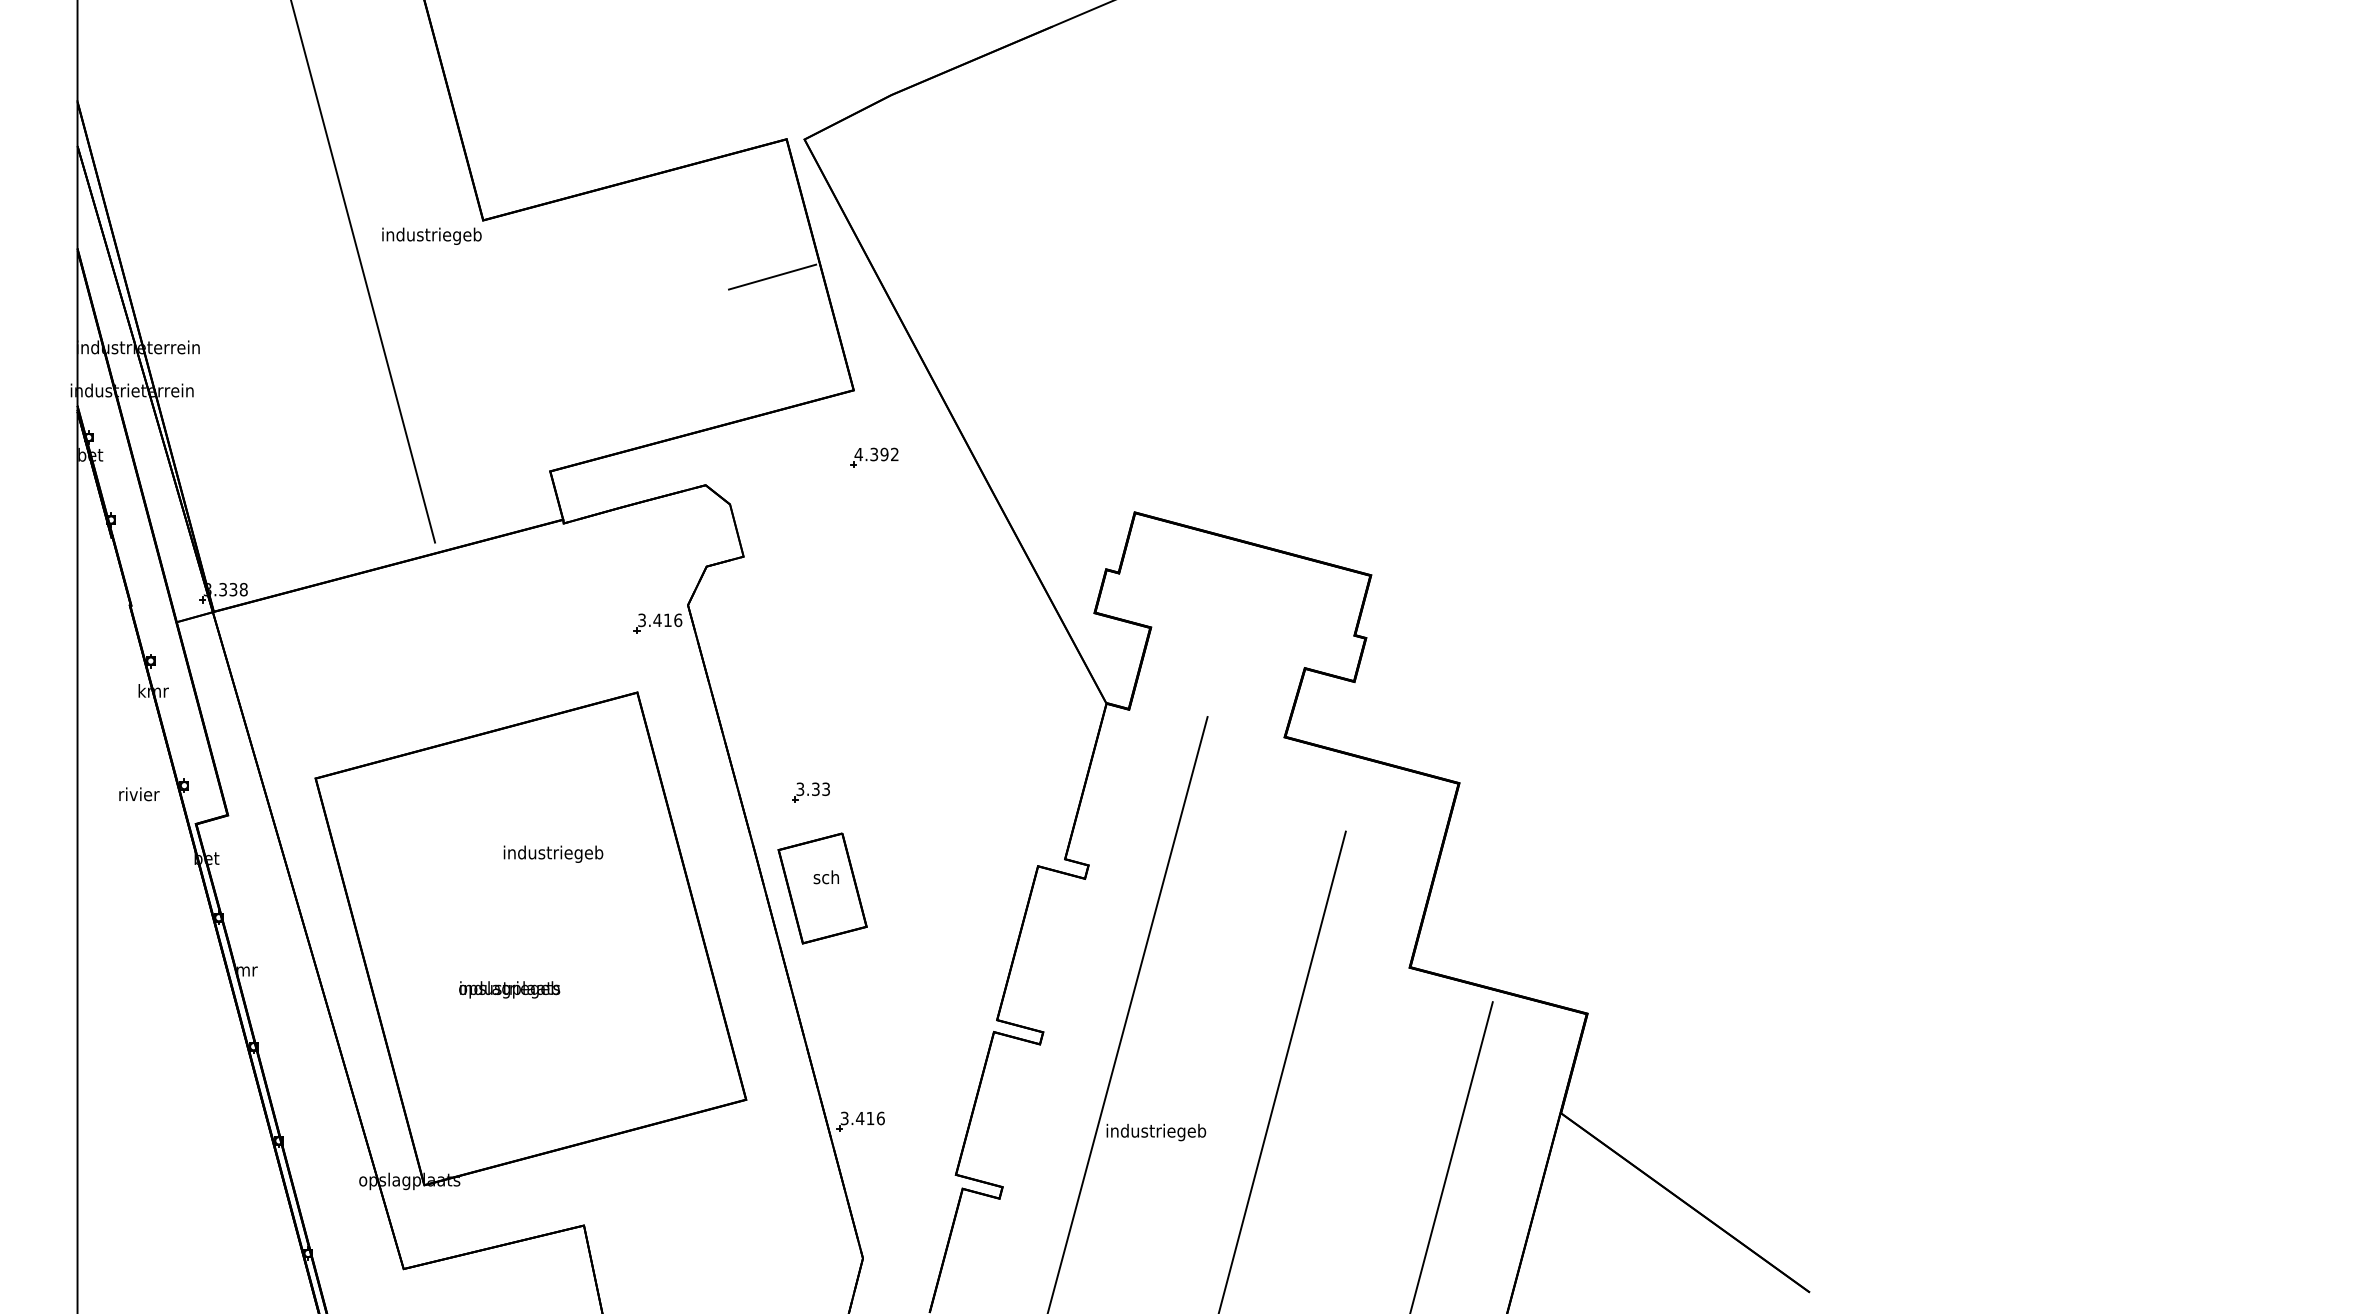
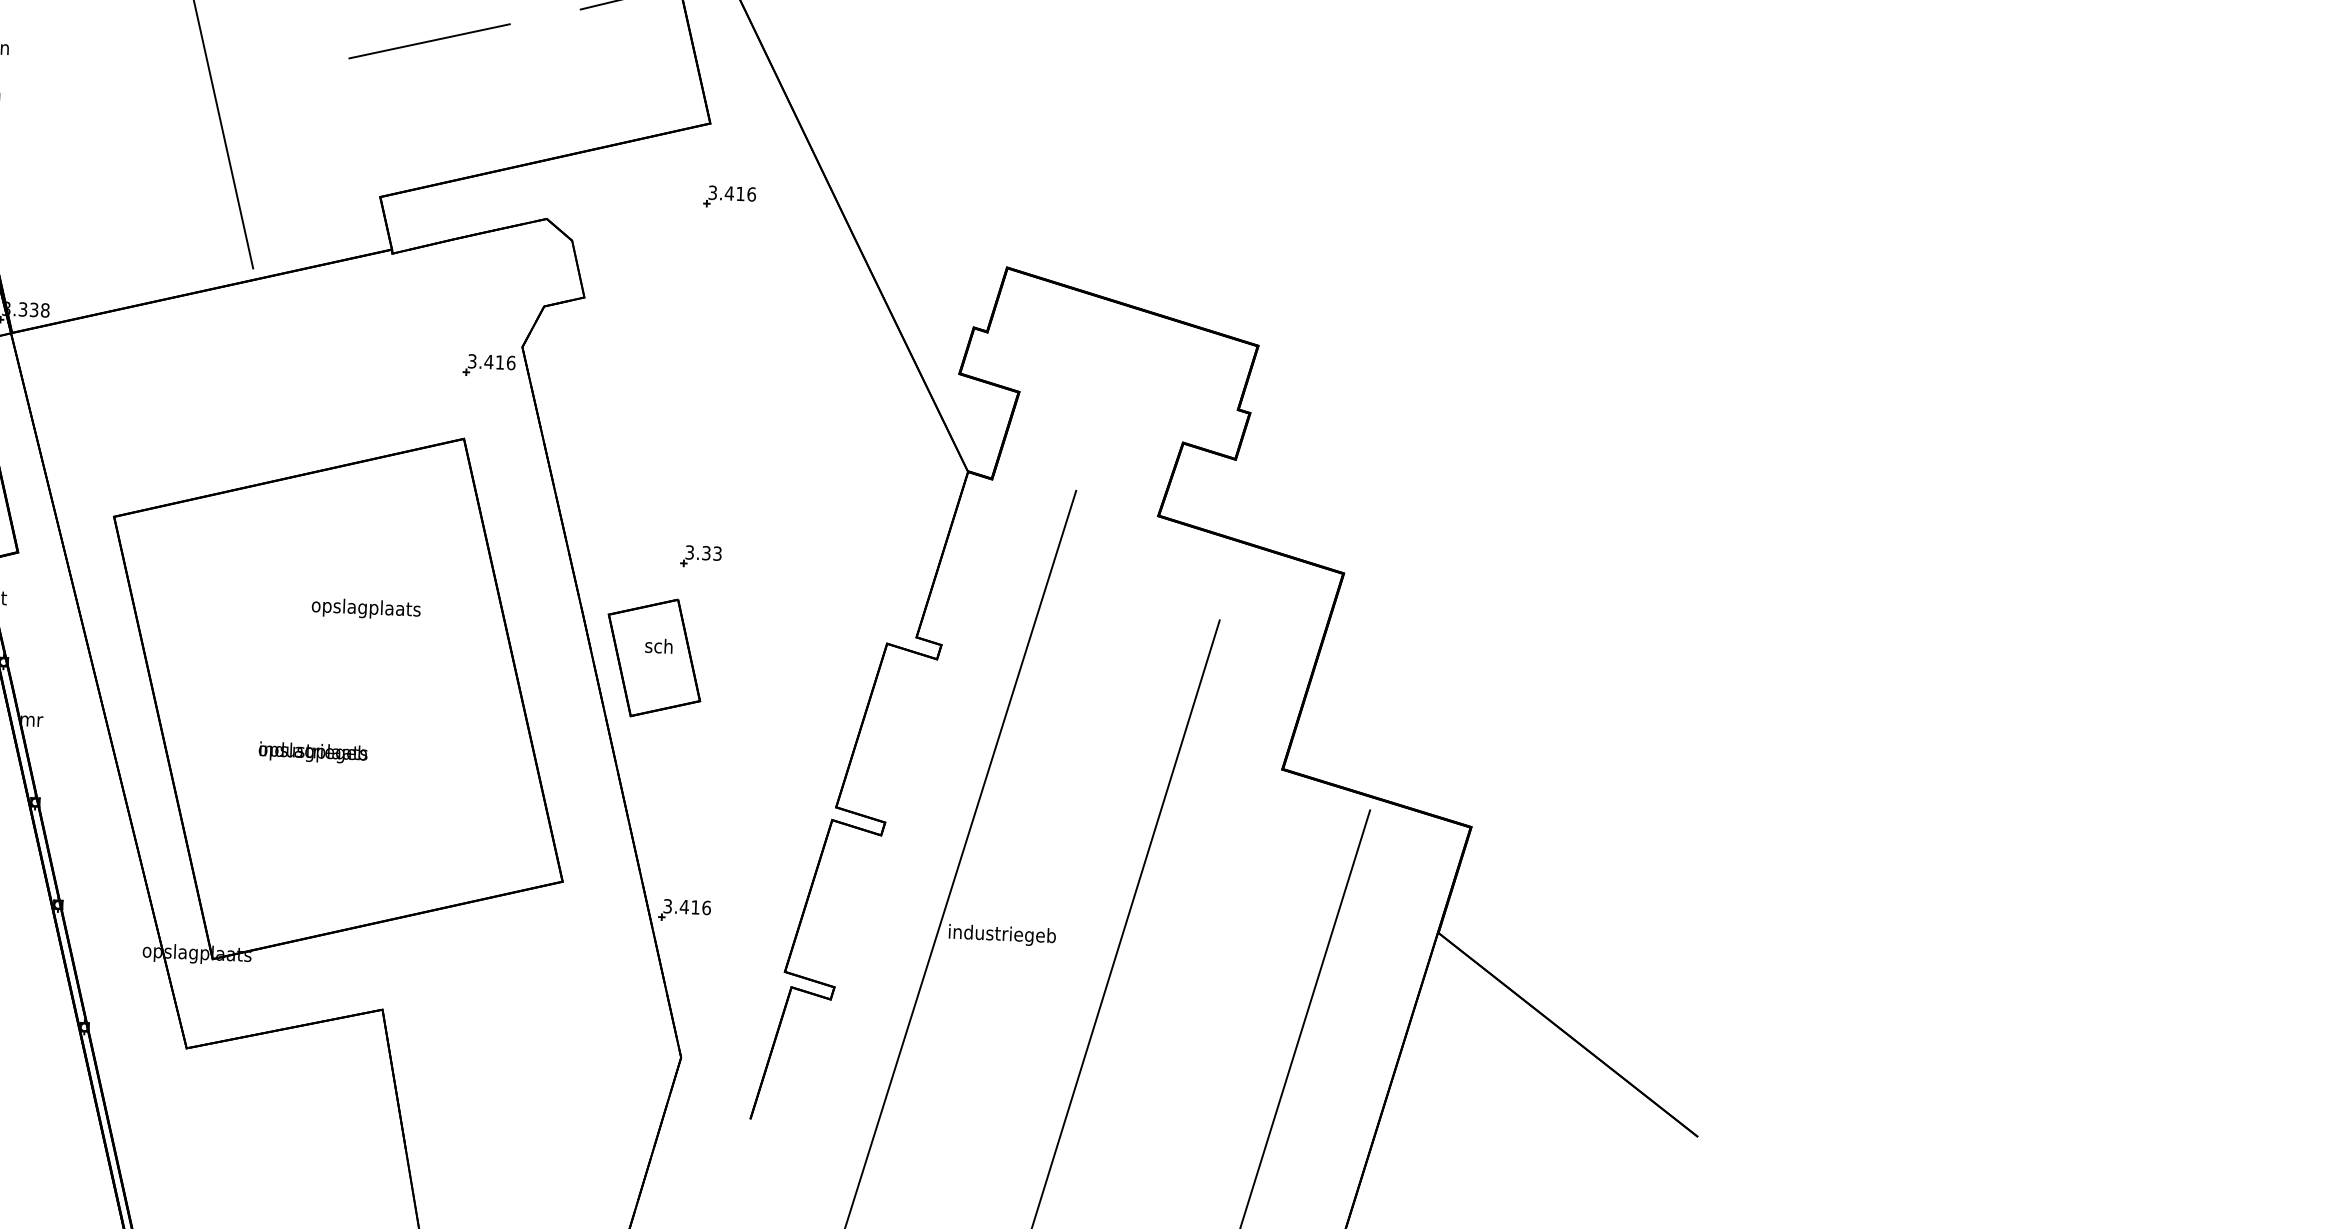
line: (589, 324) -> (429, 40), added
text: (876, 454) -> (731, 193), 4.392 -> 3.416
part: (810, 792) -> (700, 556), moved
text: (552, 853) -> (365, 608), industriegeb -> opslagplaats

